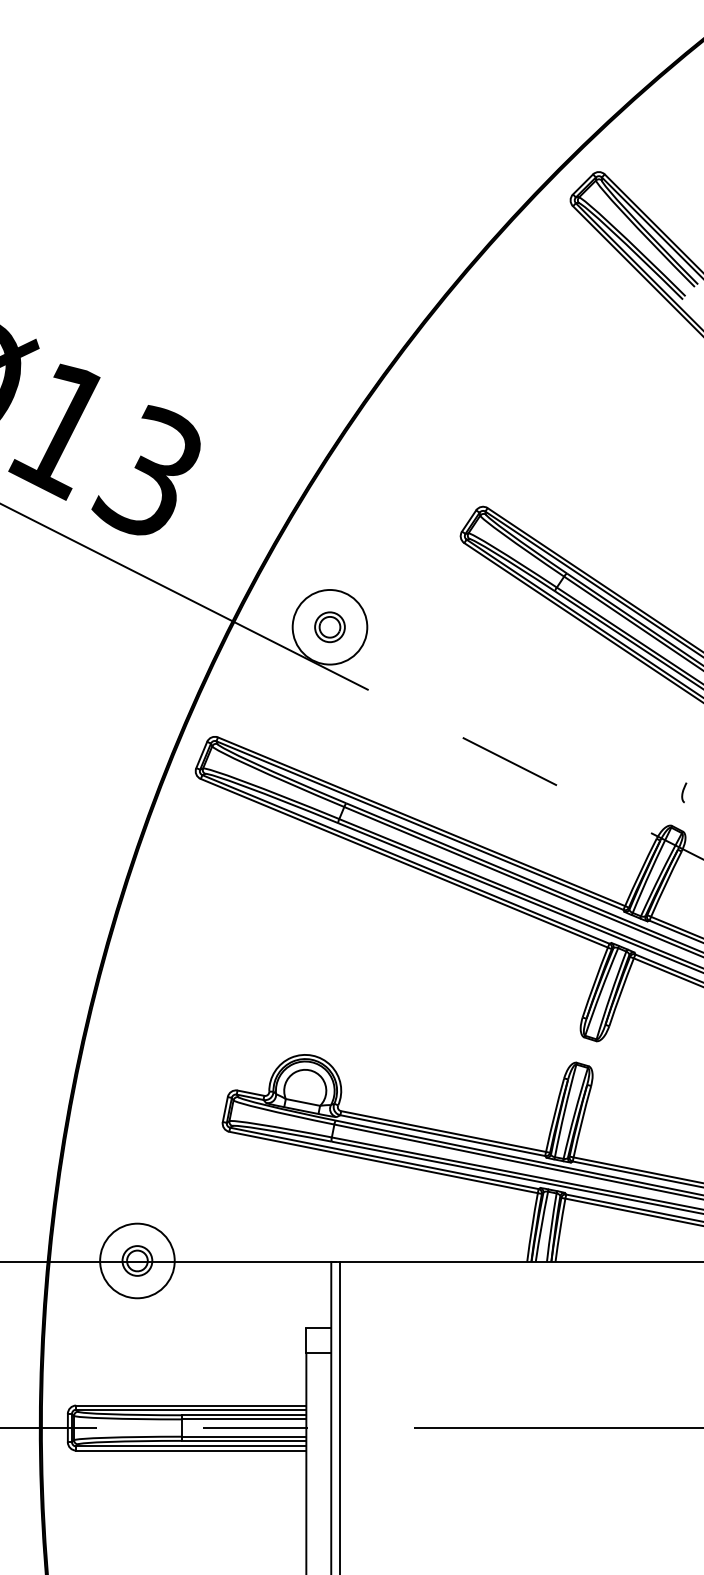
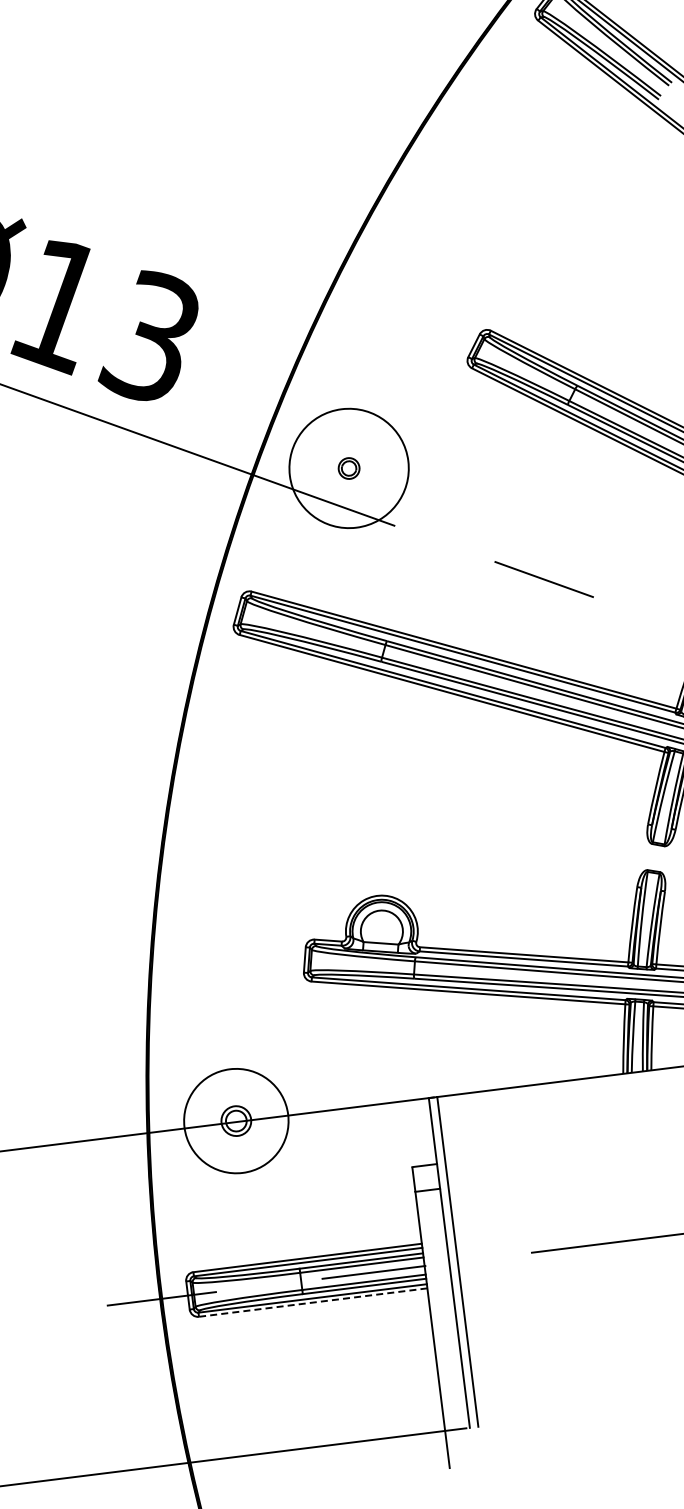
circle: (329, 626) -> (348, 467), size x1.6
part: (329, 627) -> (348, 468), size x0.7
circle: (137, 1260) -> (236, 1120), size x1.4
line: (190, 1450) -> (312, 1302), solid -> dashed

